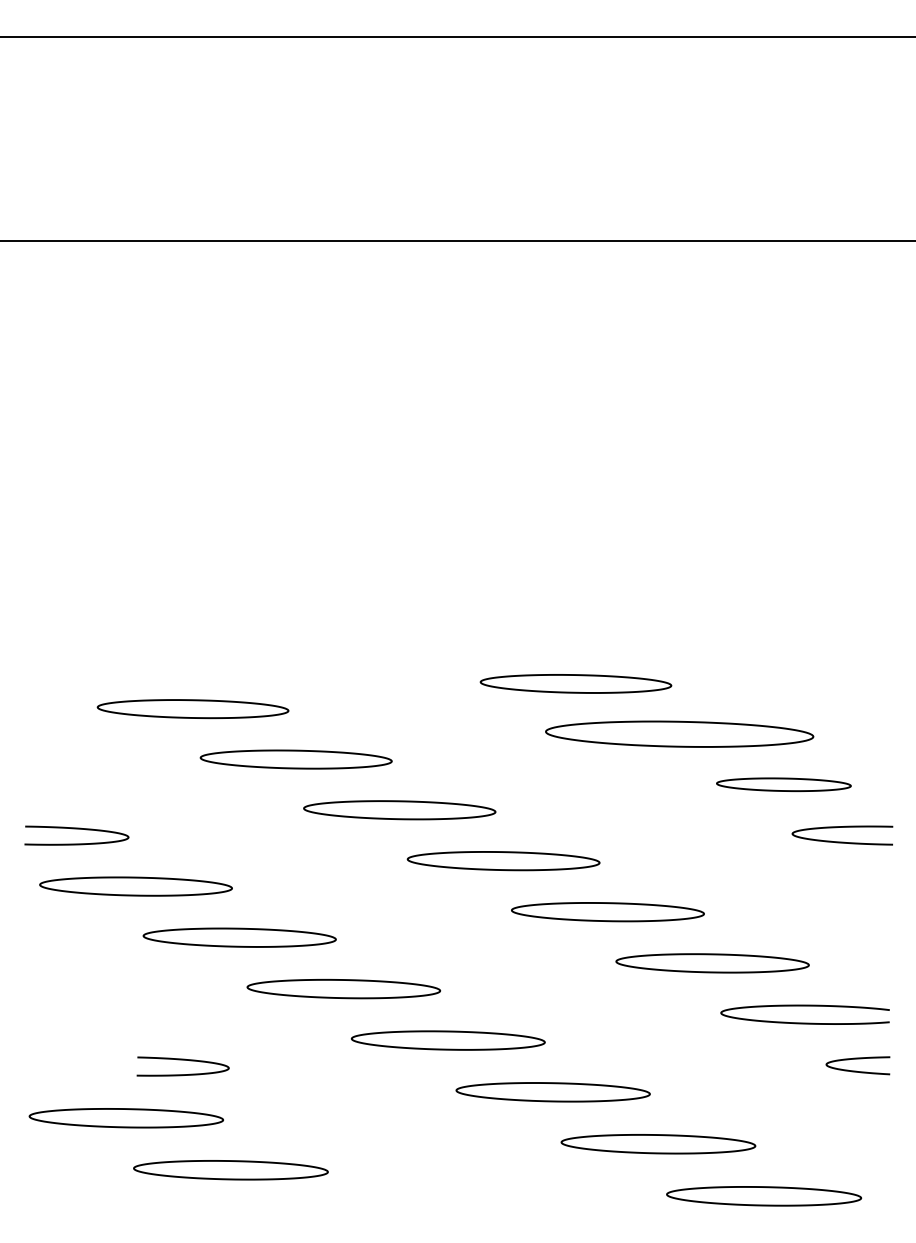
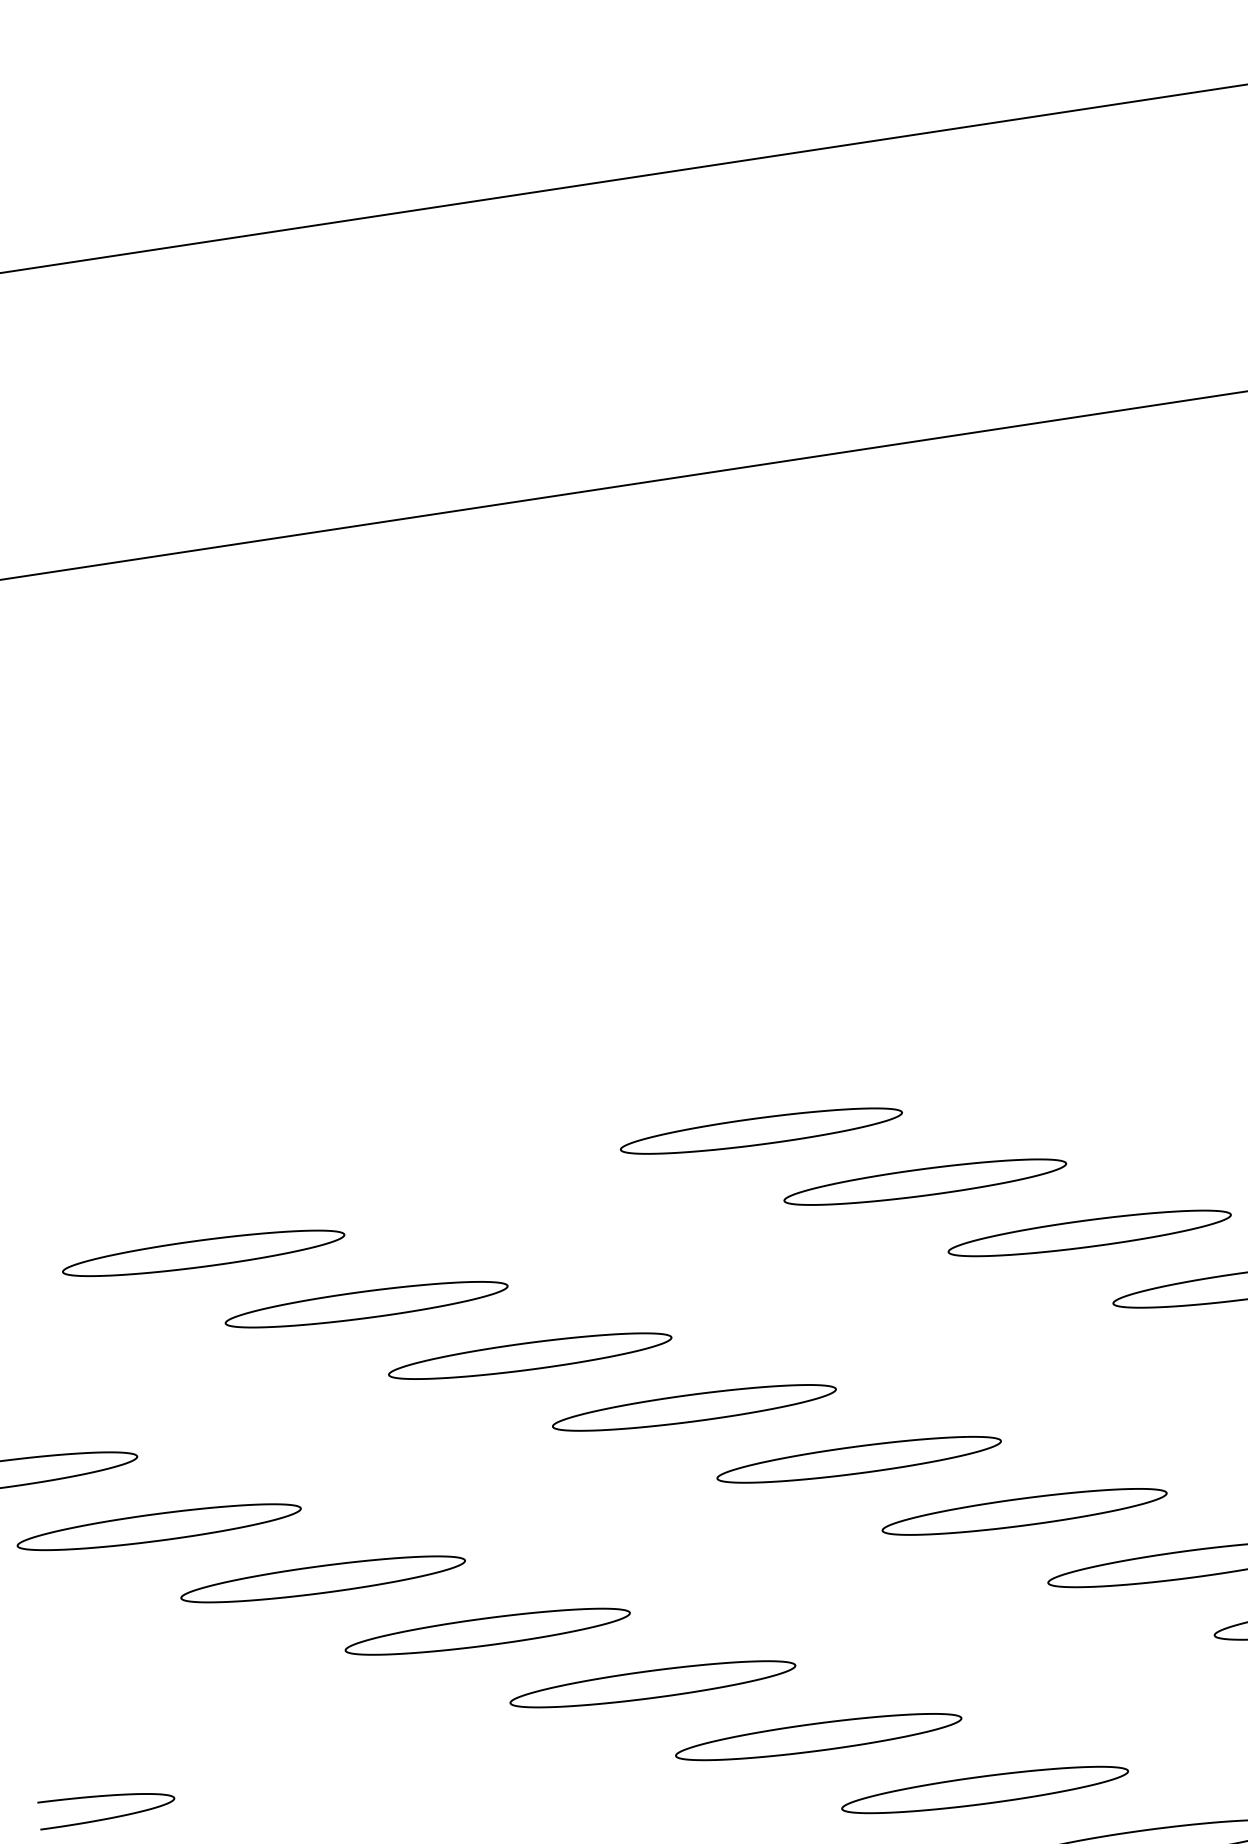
part: (679, 734) -> (924, 1182), size x0.71
part: (783, 784) -> (1089, 1232), size x1.43
curve: (182, 1060) -> (104, 1797), moved

